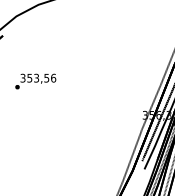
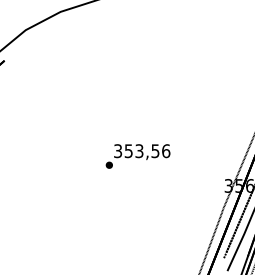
text: (35, 81) -> (137, 156), moved

